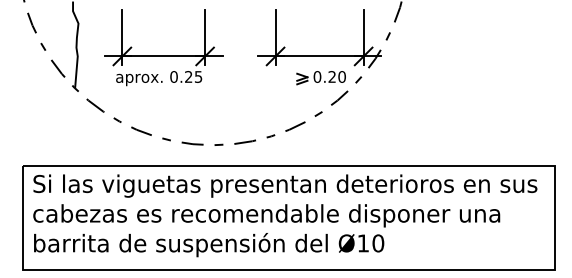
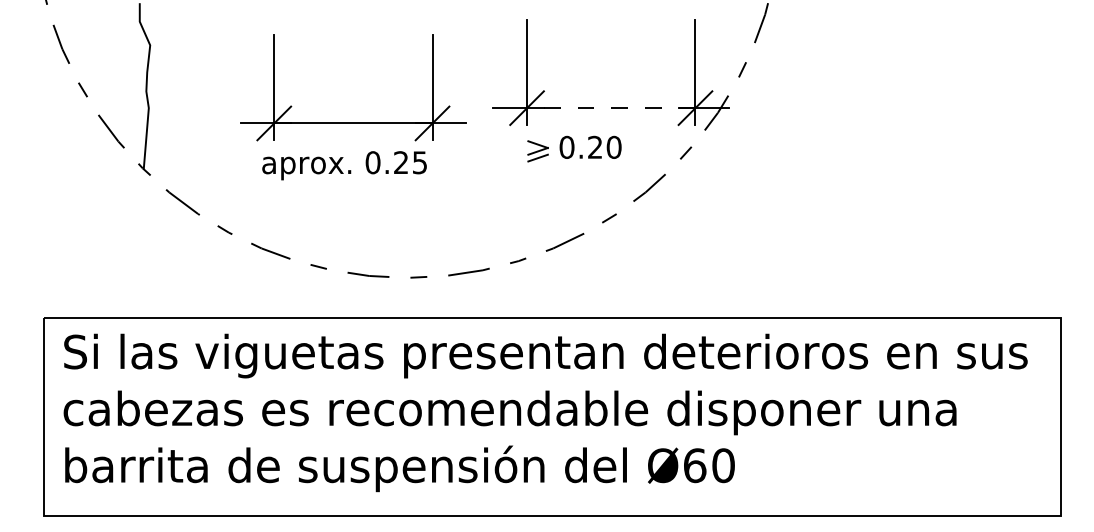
part: (163, 55) -> (352, 121), moved
line: (319, 56) -> (611, 108), solid -> dashed
part: (320, 78) -> (572, 150), moved
text: (363, 243) -> (695, 465), Ø10 -> Ø60

